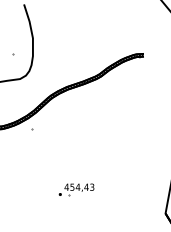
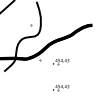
part: (77, 135) -> (61, 62), added

